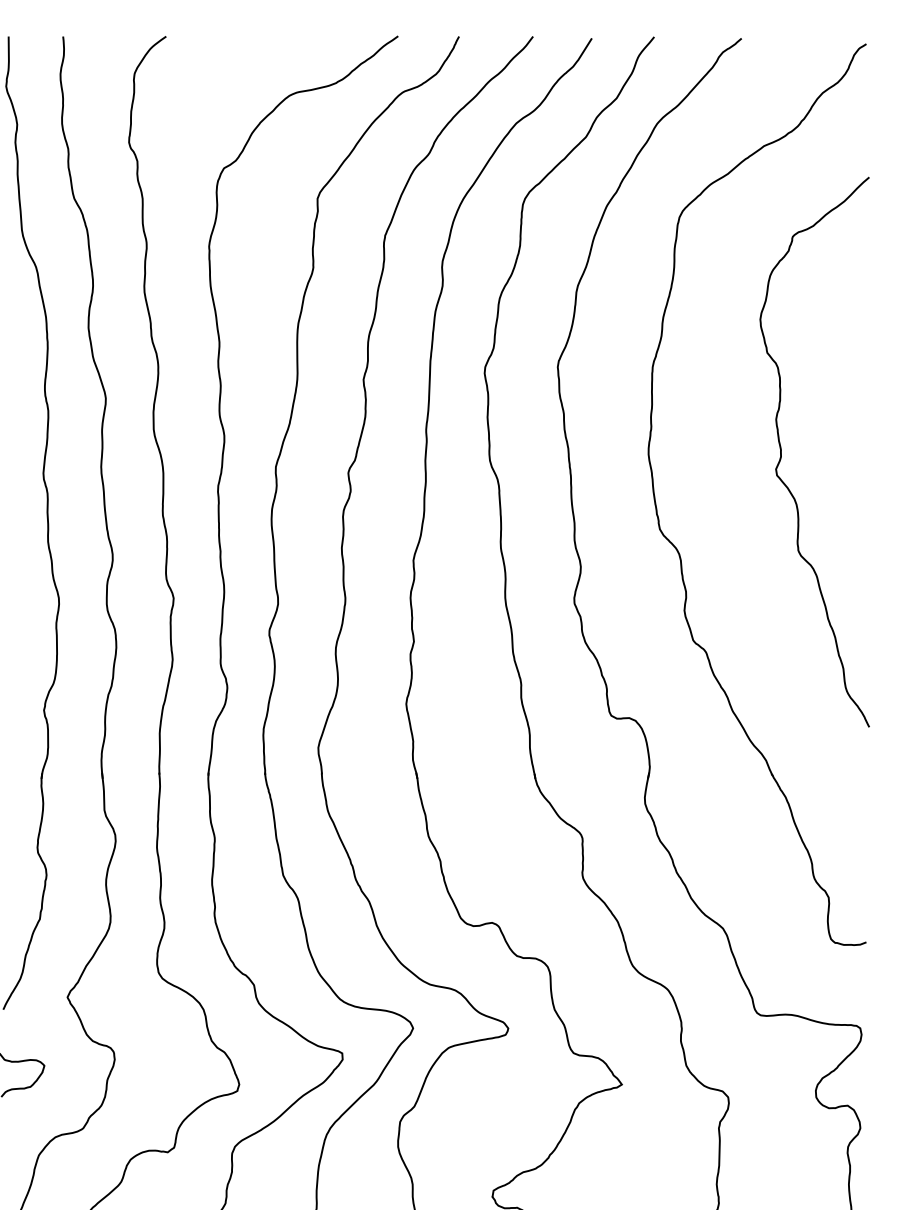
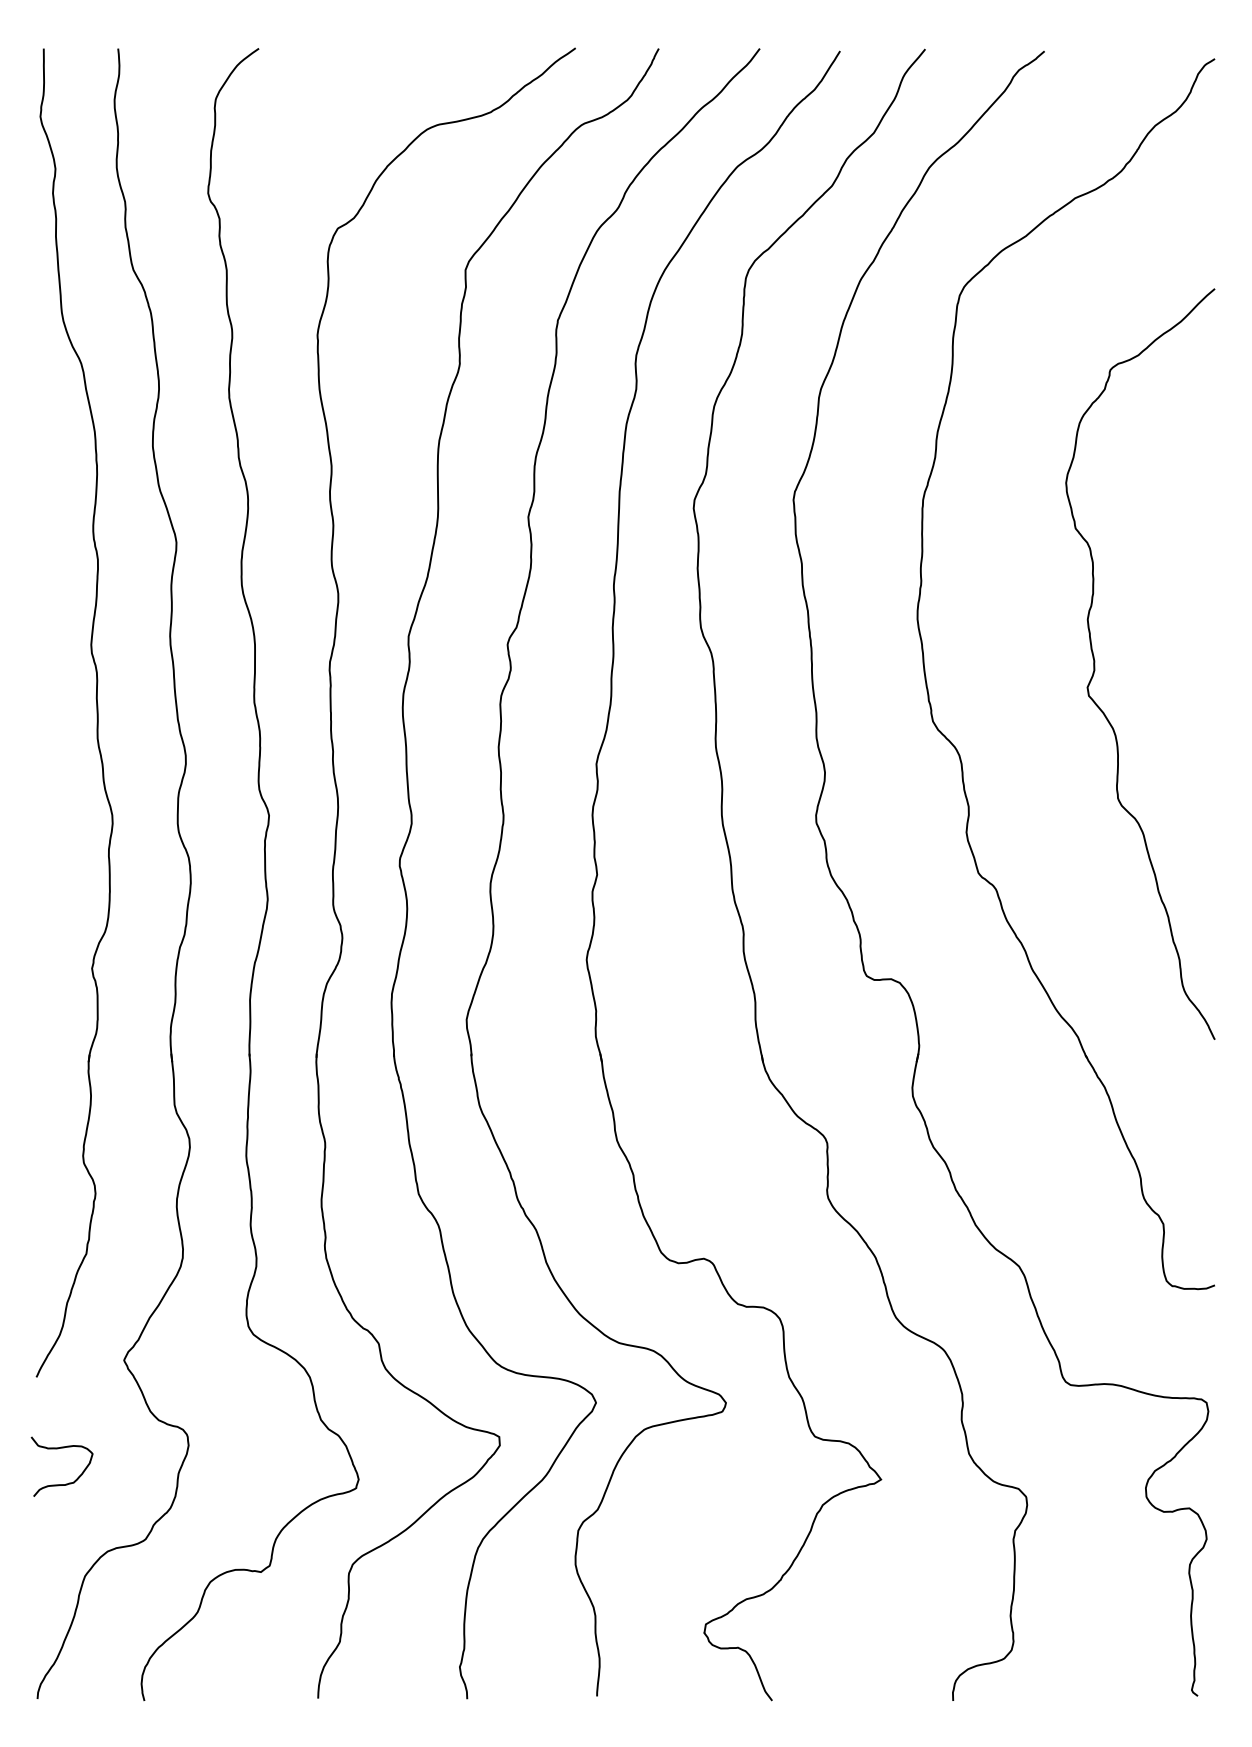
curve: (781, 451) -> (1095, 663), moved

